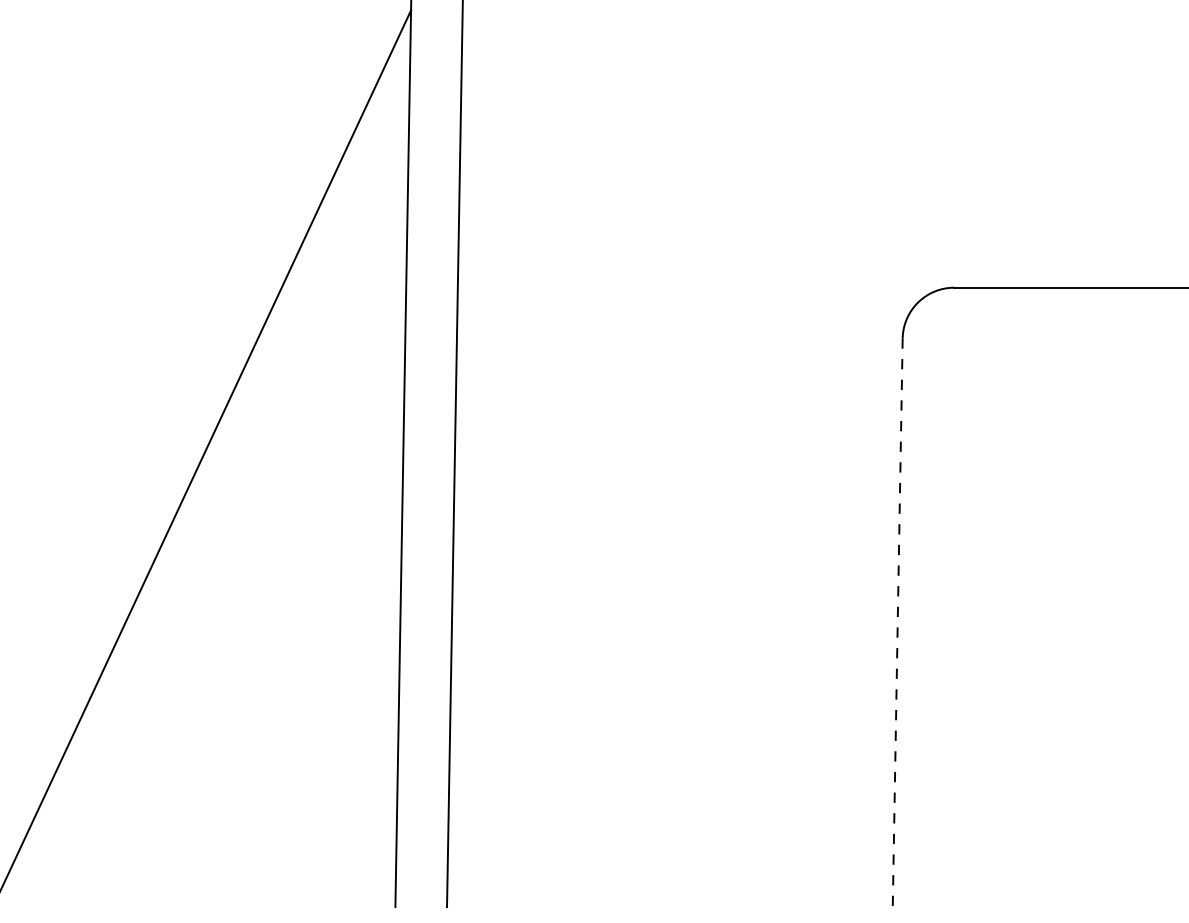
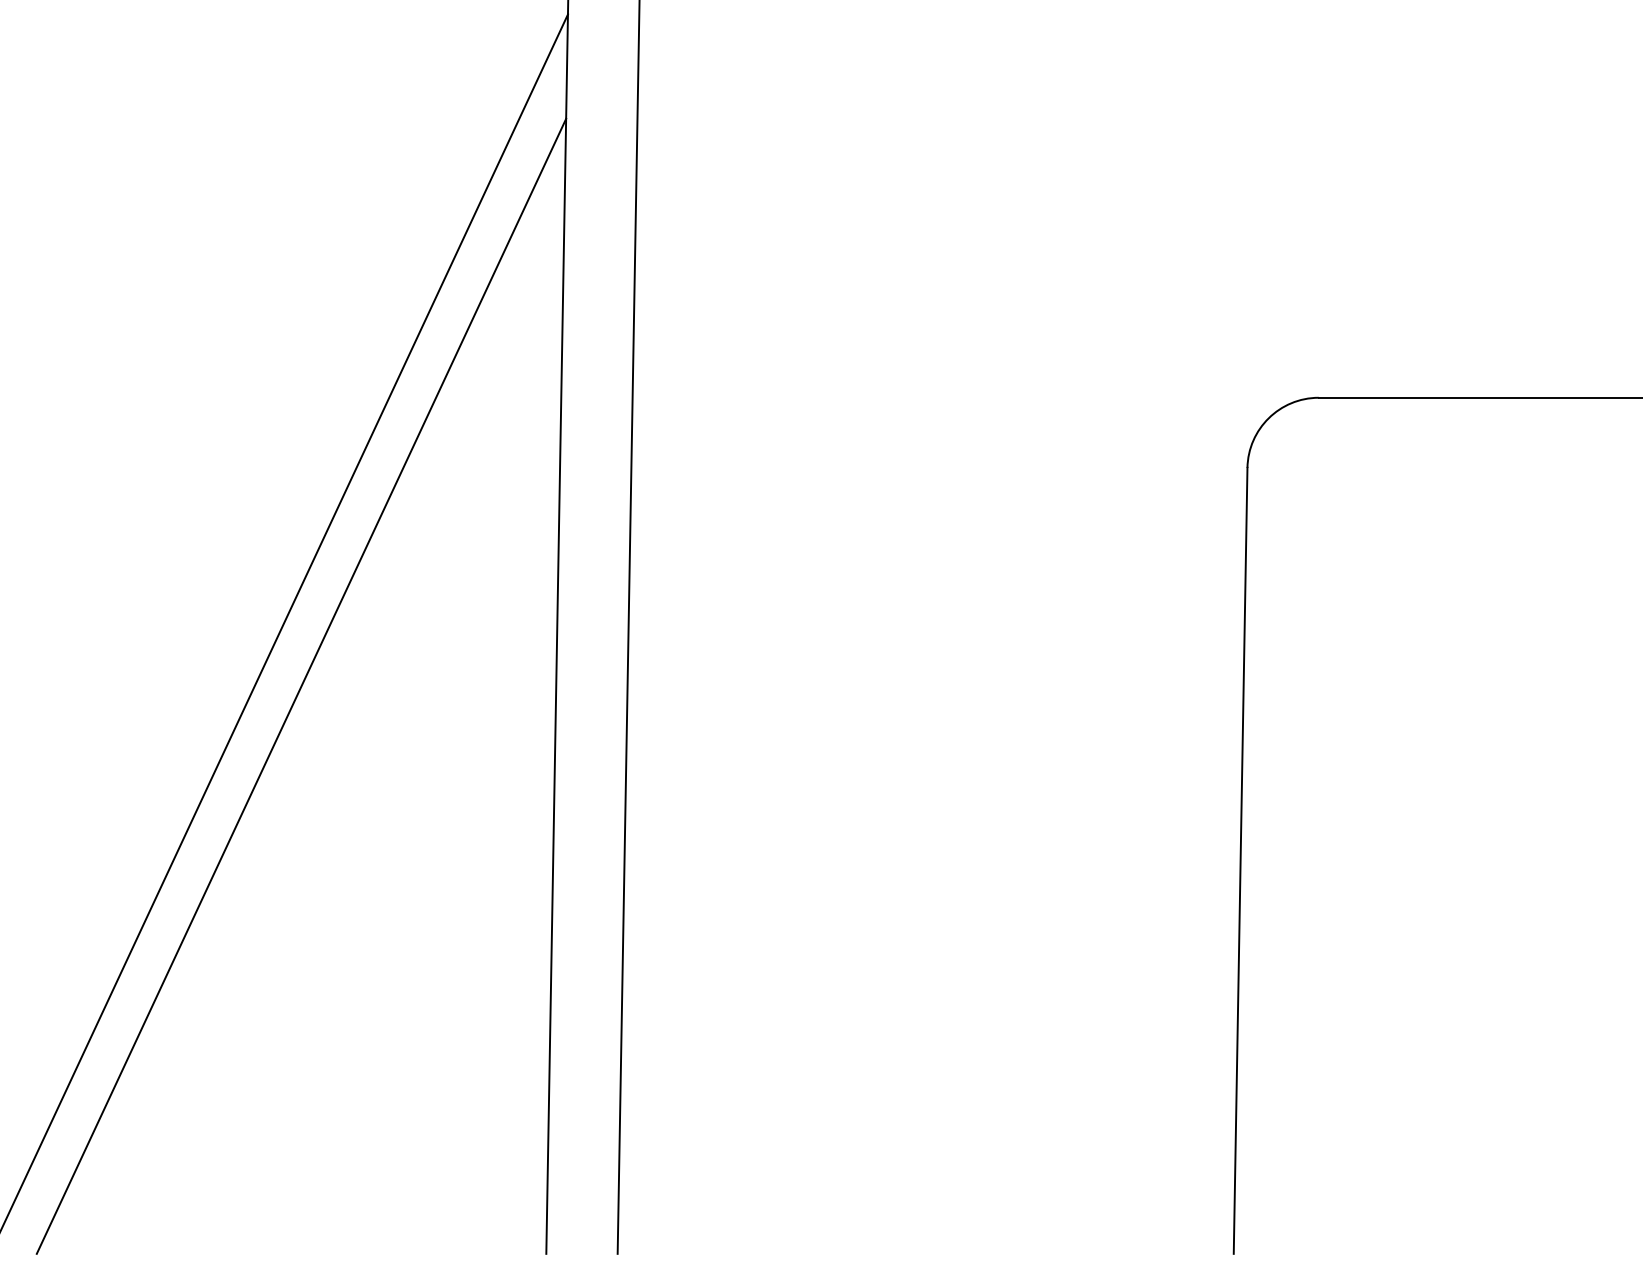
line: (218, 495) -> (301, 685), added
line: (897, 623) -> (1240, 861), dashed -> solid

